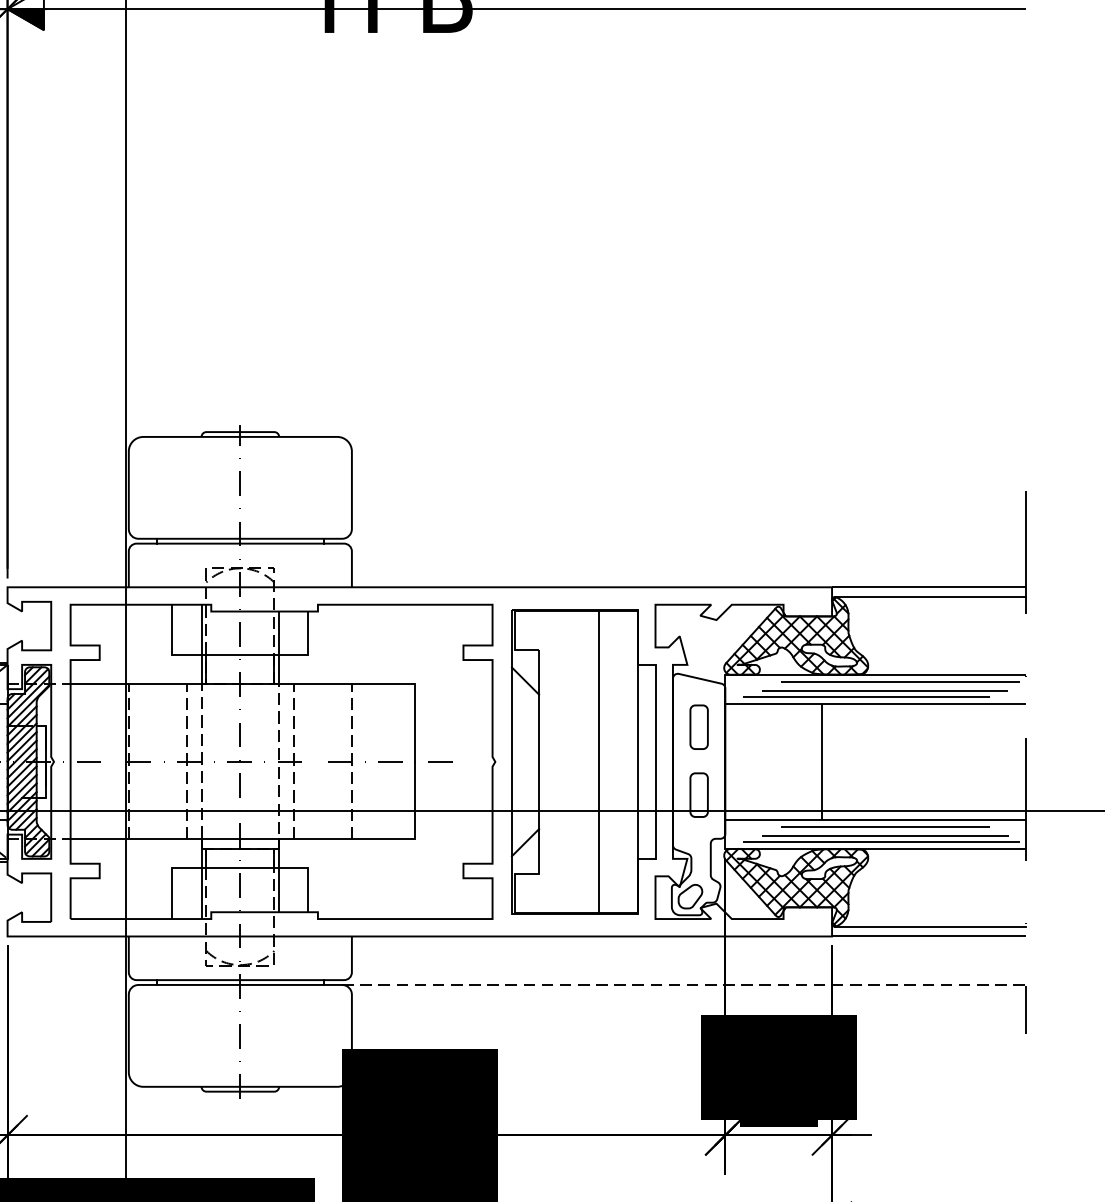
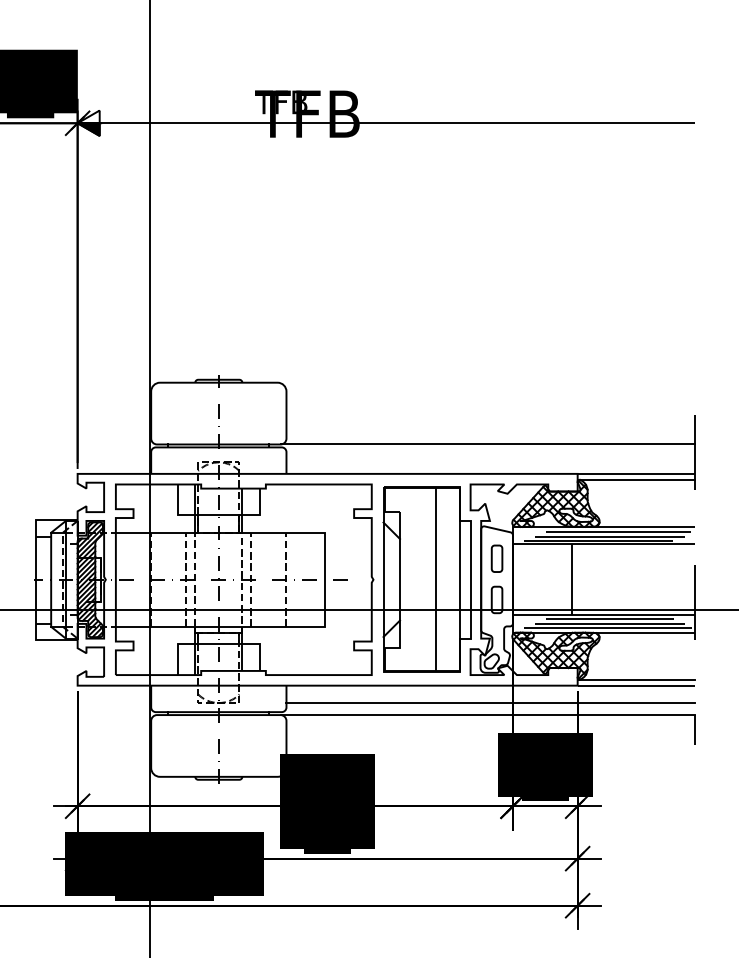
line: (683, 538) -> (487, 444), added
line: (688, 965) -> (490, 703), added
line: (685, 985) -> (488, 715), dashed -> solid

